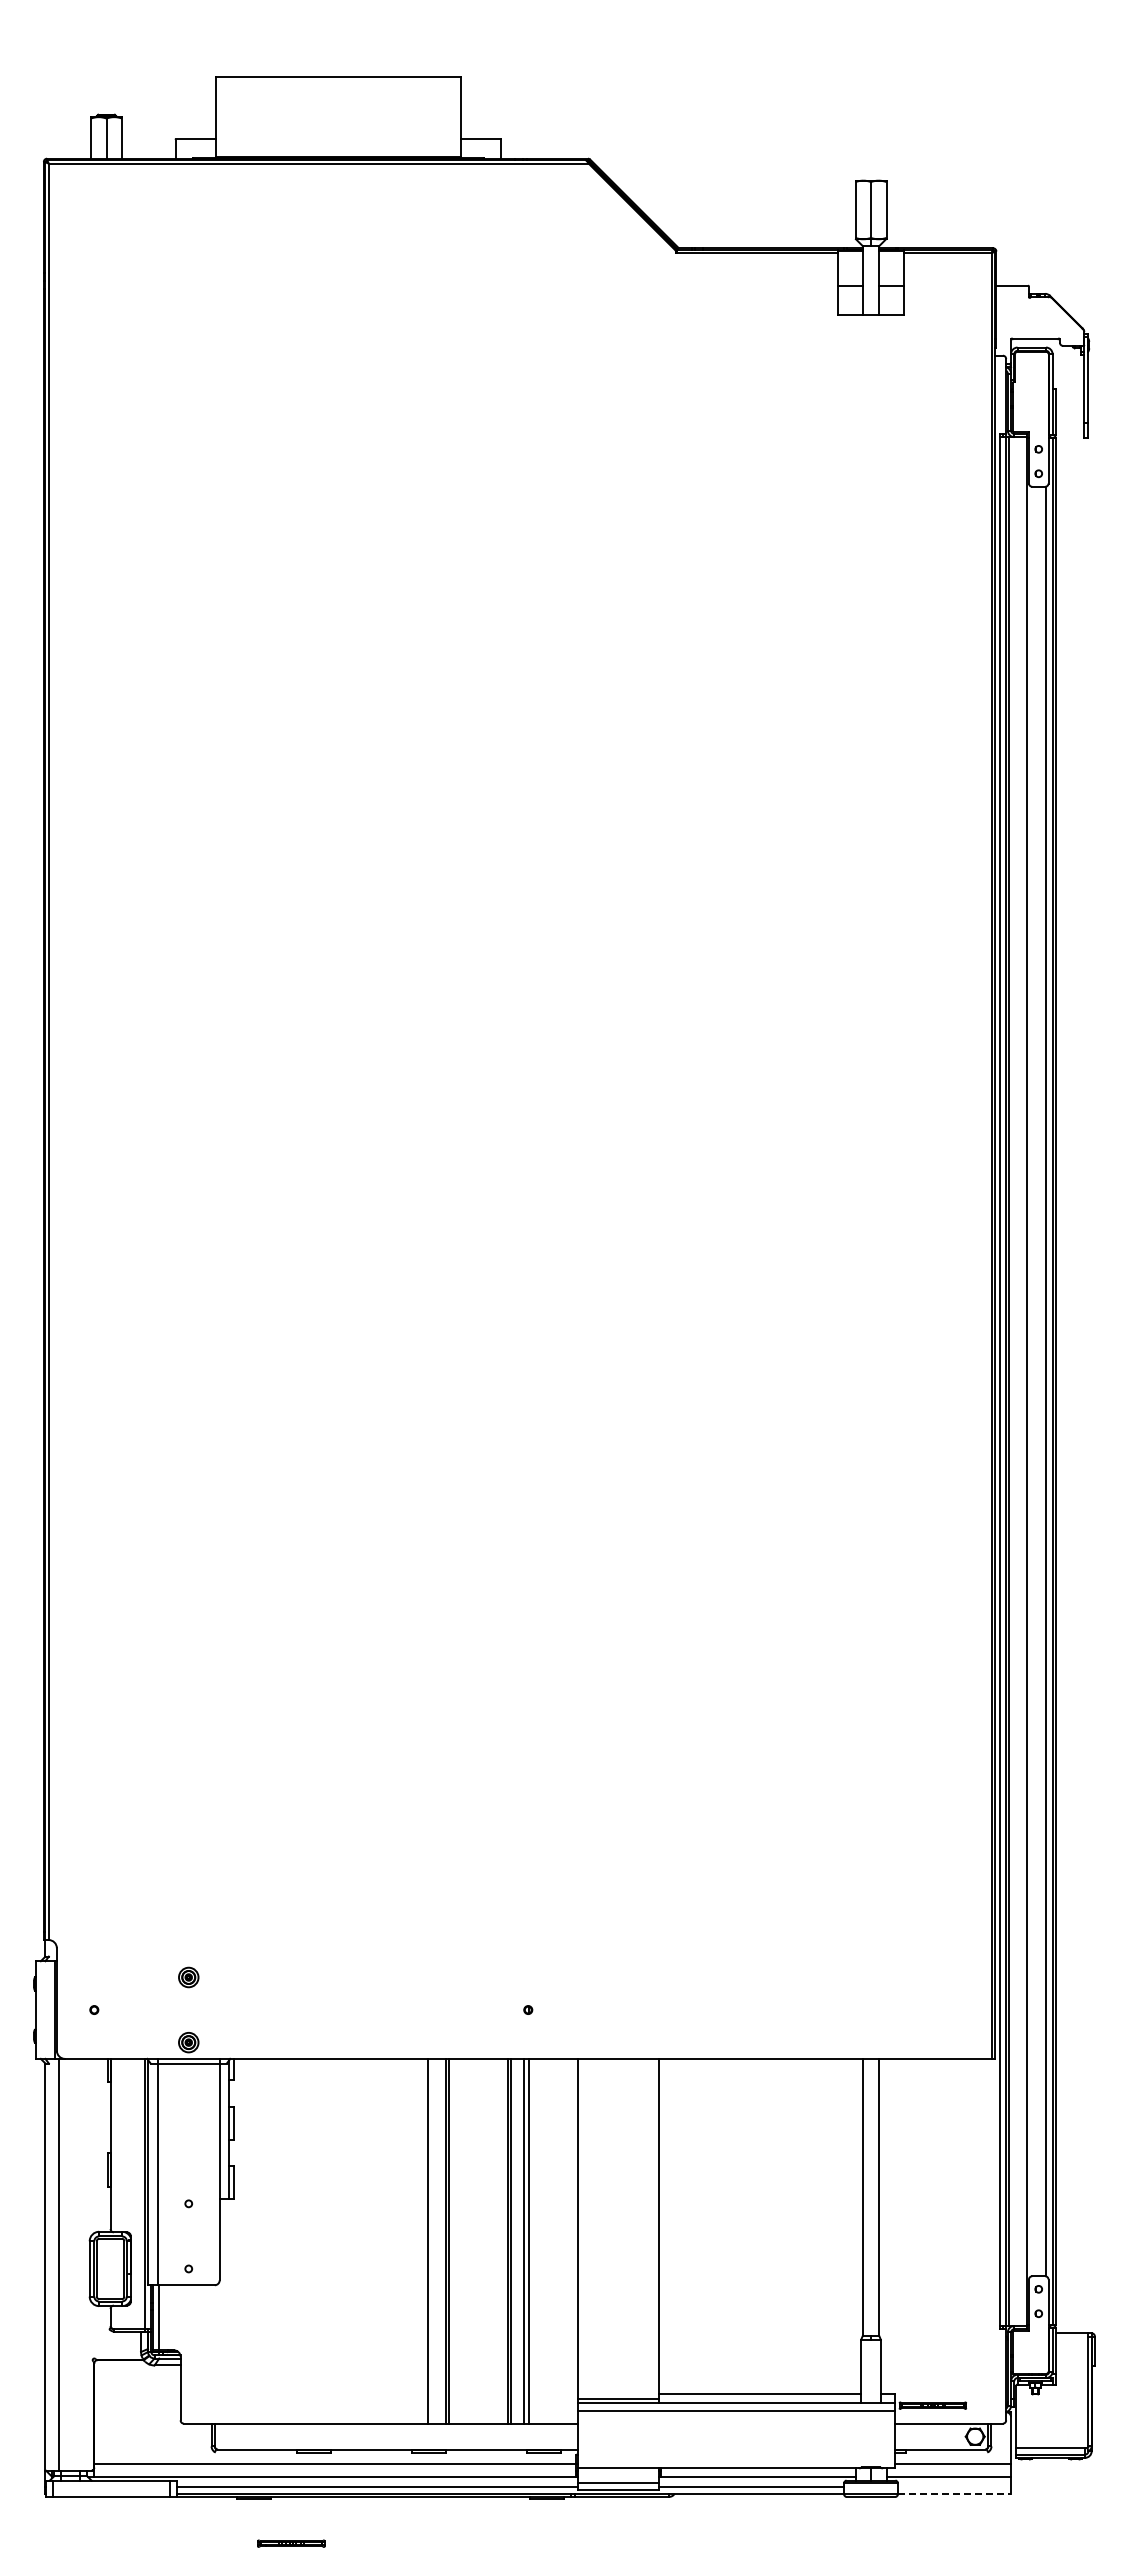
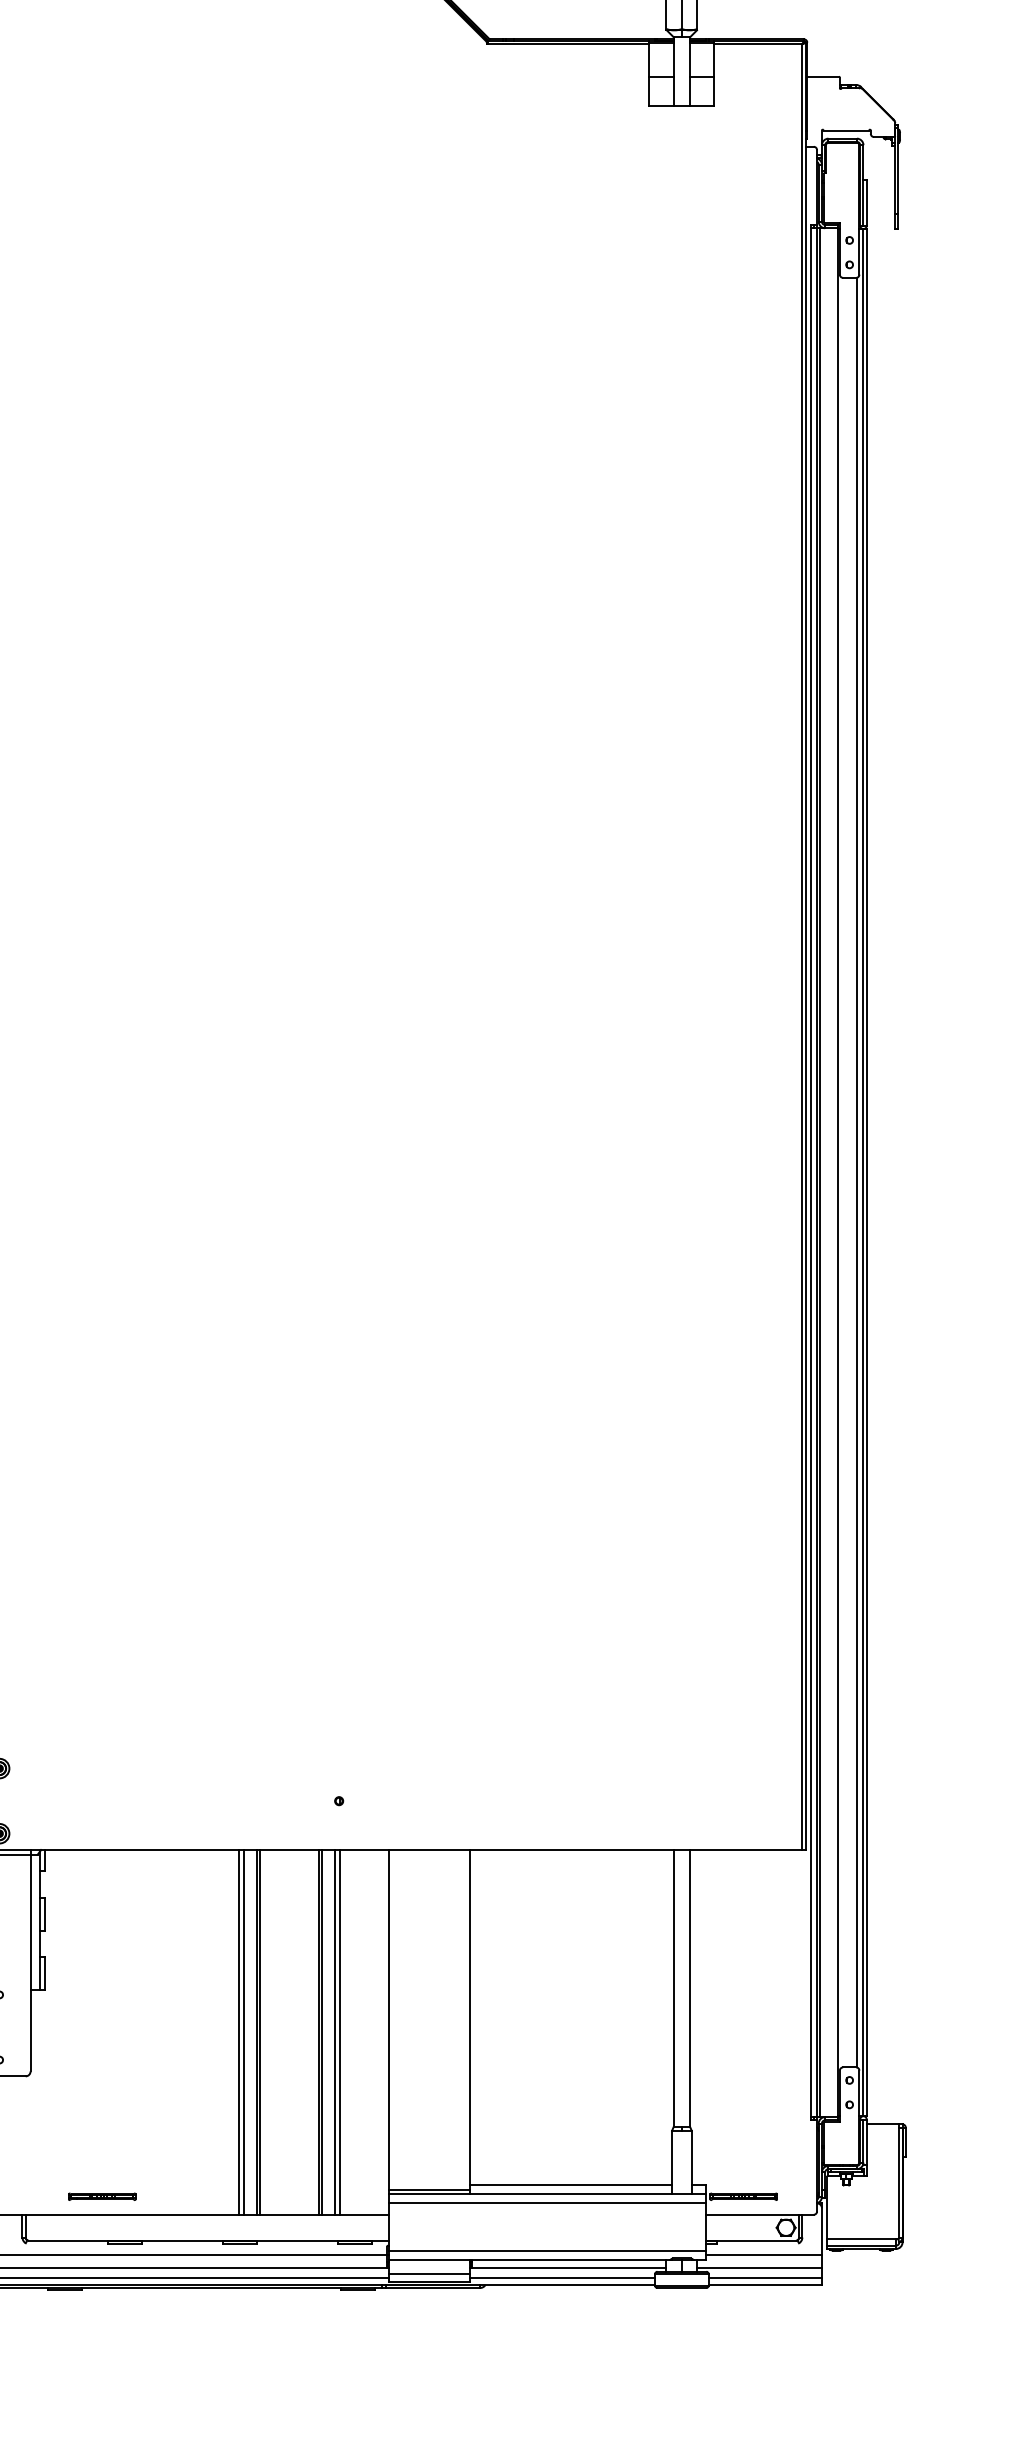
line: (433, 2240) -> (244, 2031), added
line: (736, 2460) -> (547, 2251), added
line: (954, 2487) -> (765, 2278), added
line: (954, 2493) -> (765, 2284), dashed -> solid
part: (291, 2543) -> (102, 2196), moved

